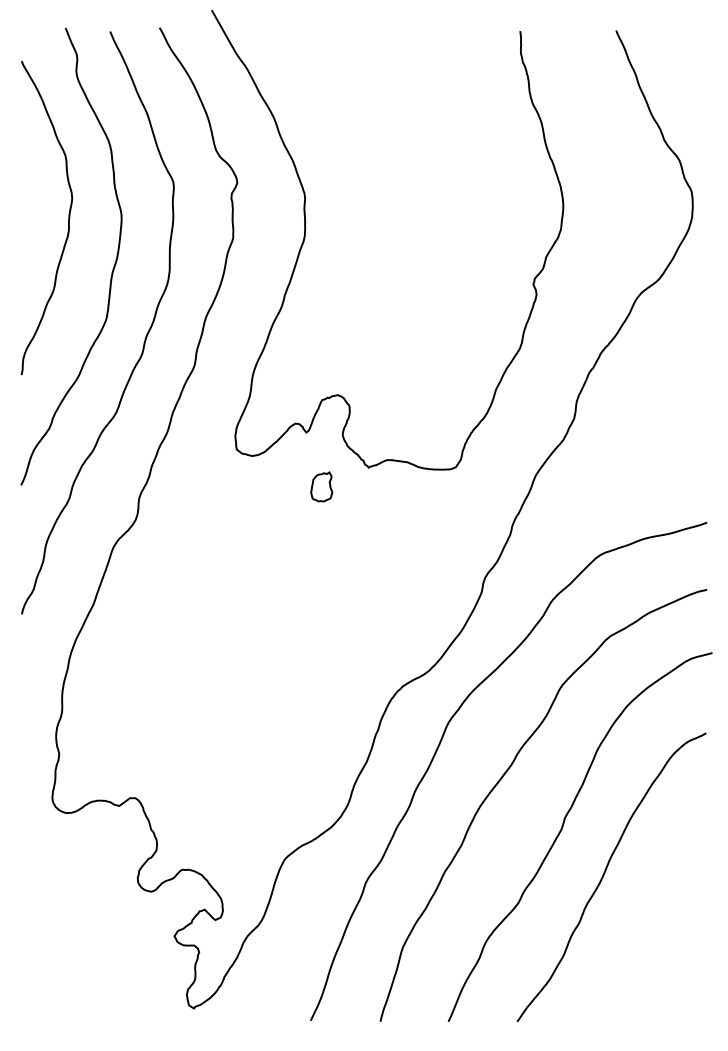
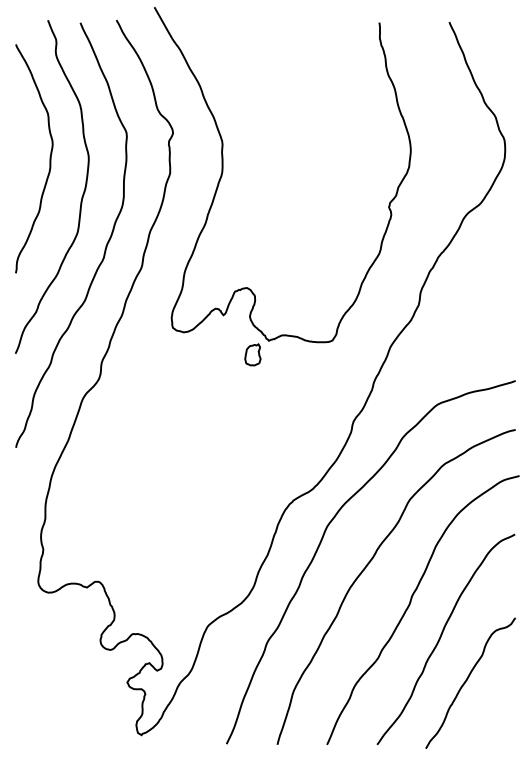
part: (321, 486) -> (252, 354), moved
curve: (639, 935) -> (466, 681), added

